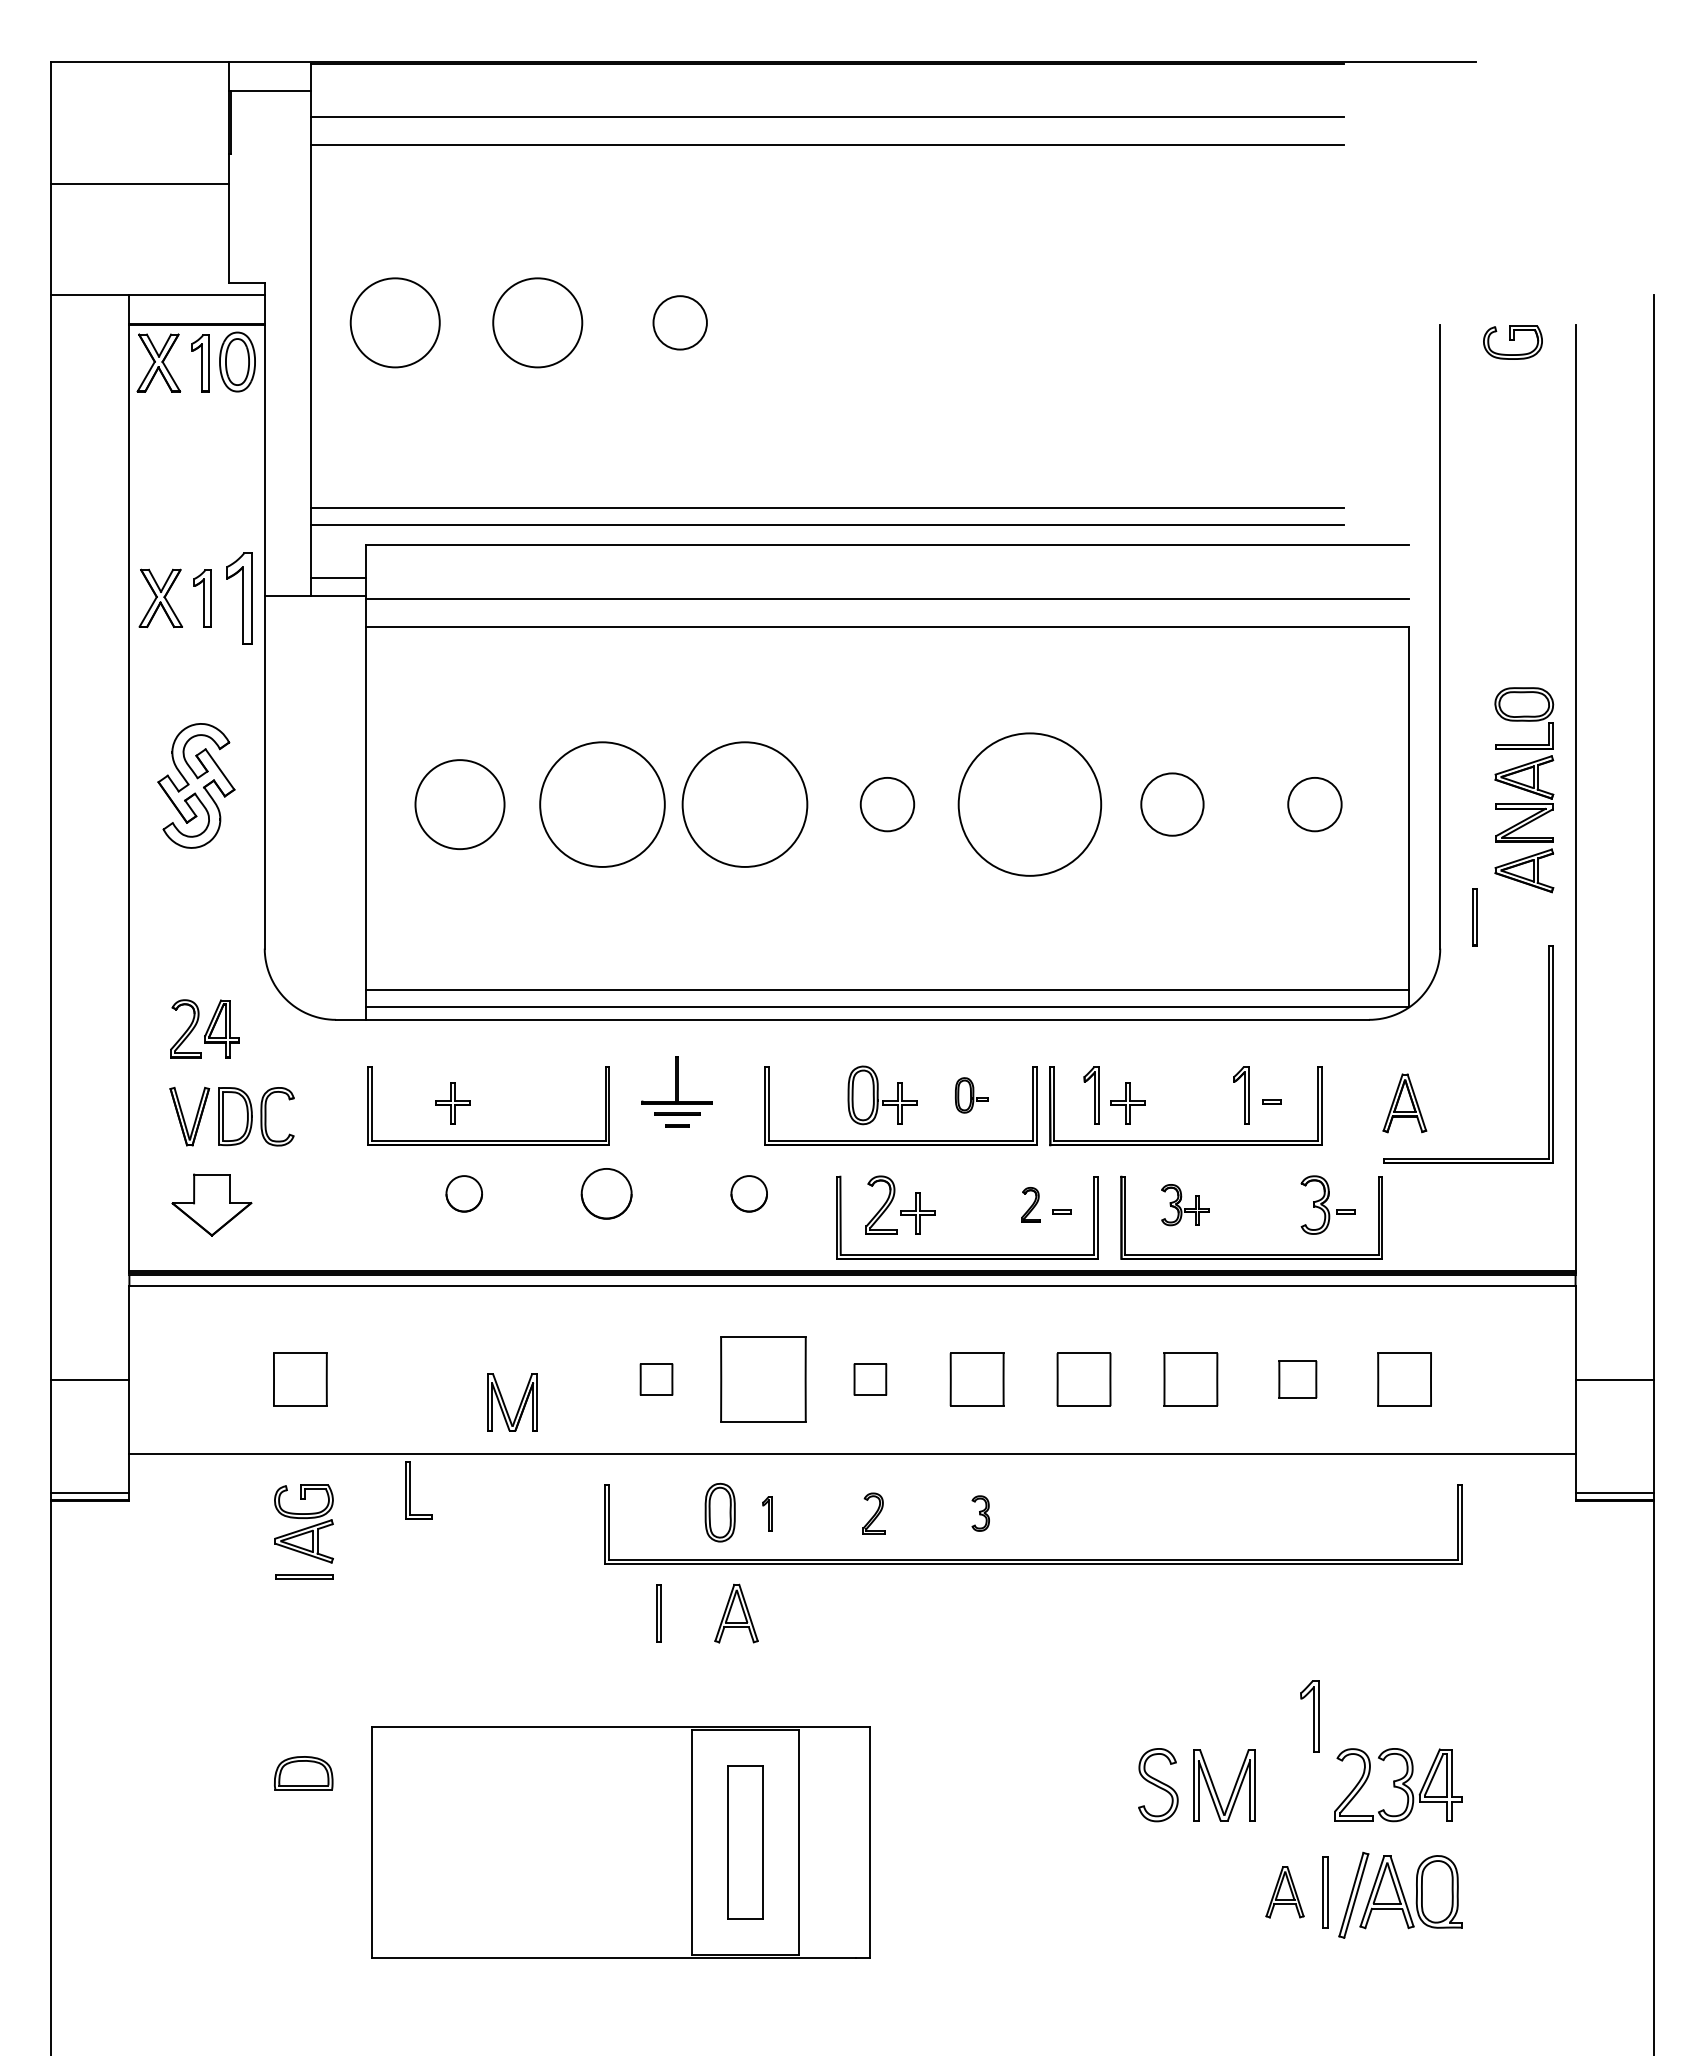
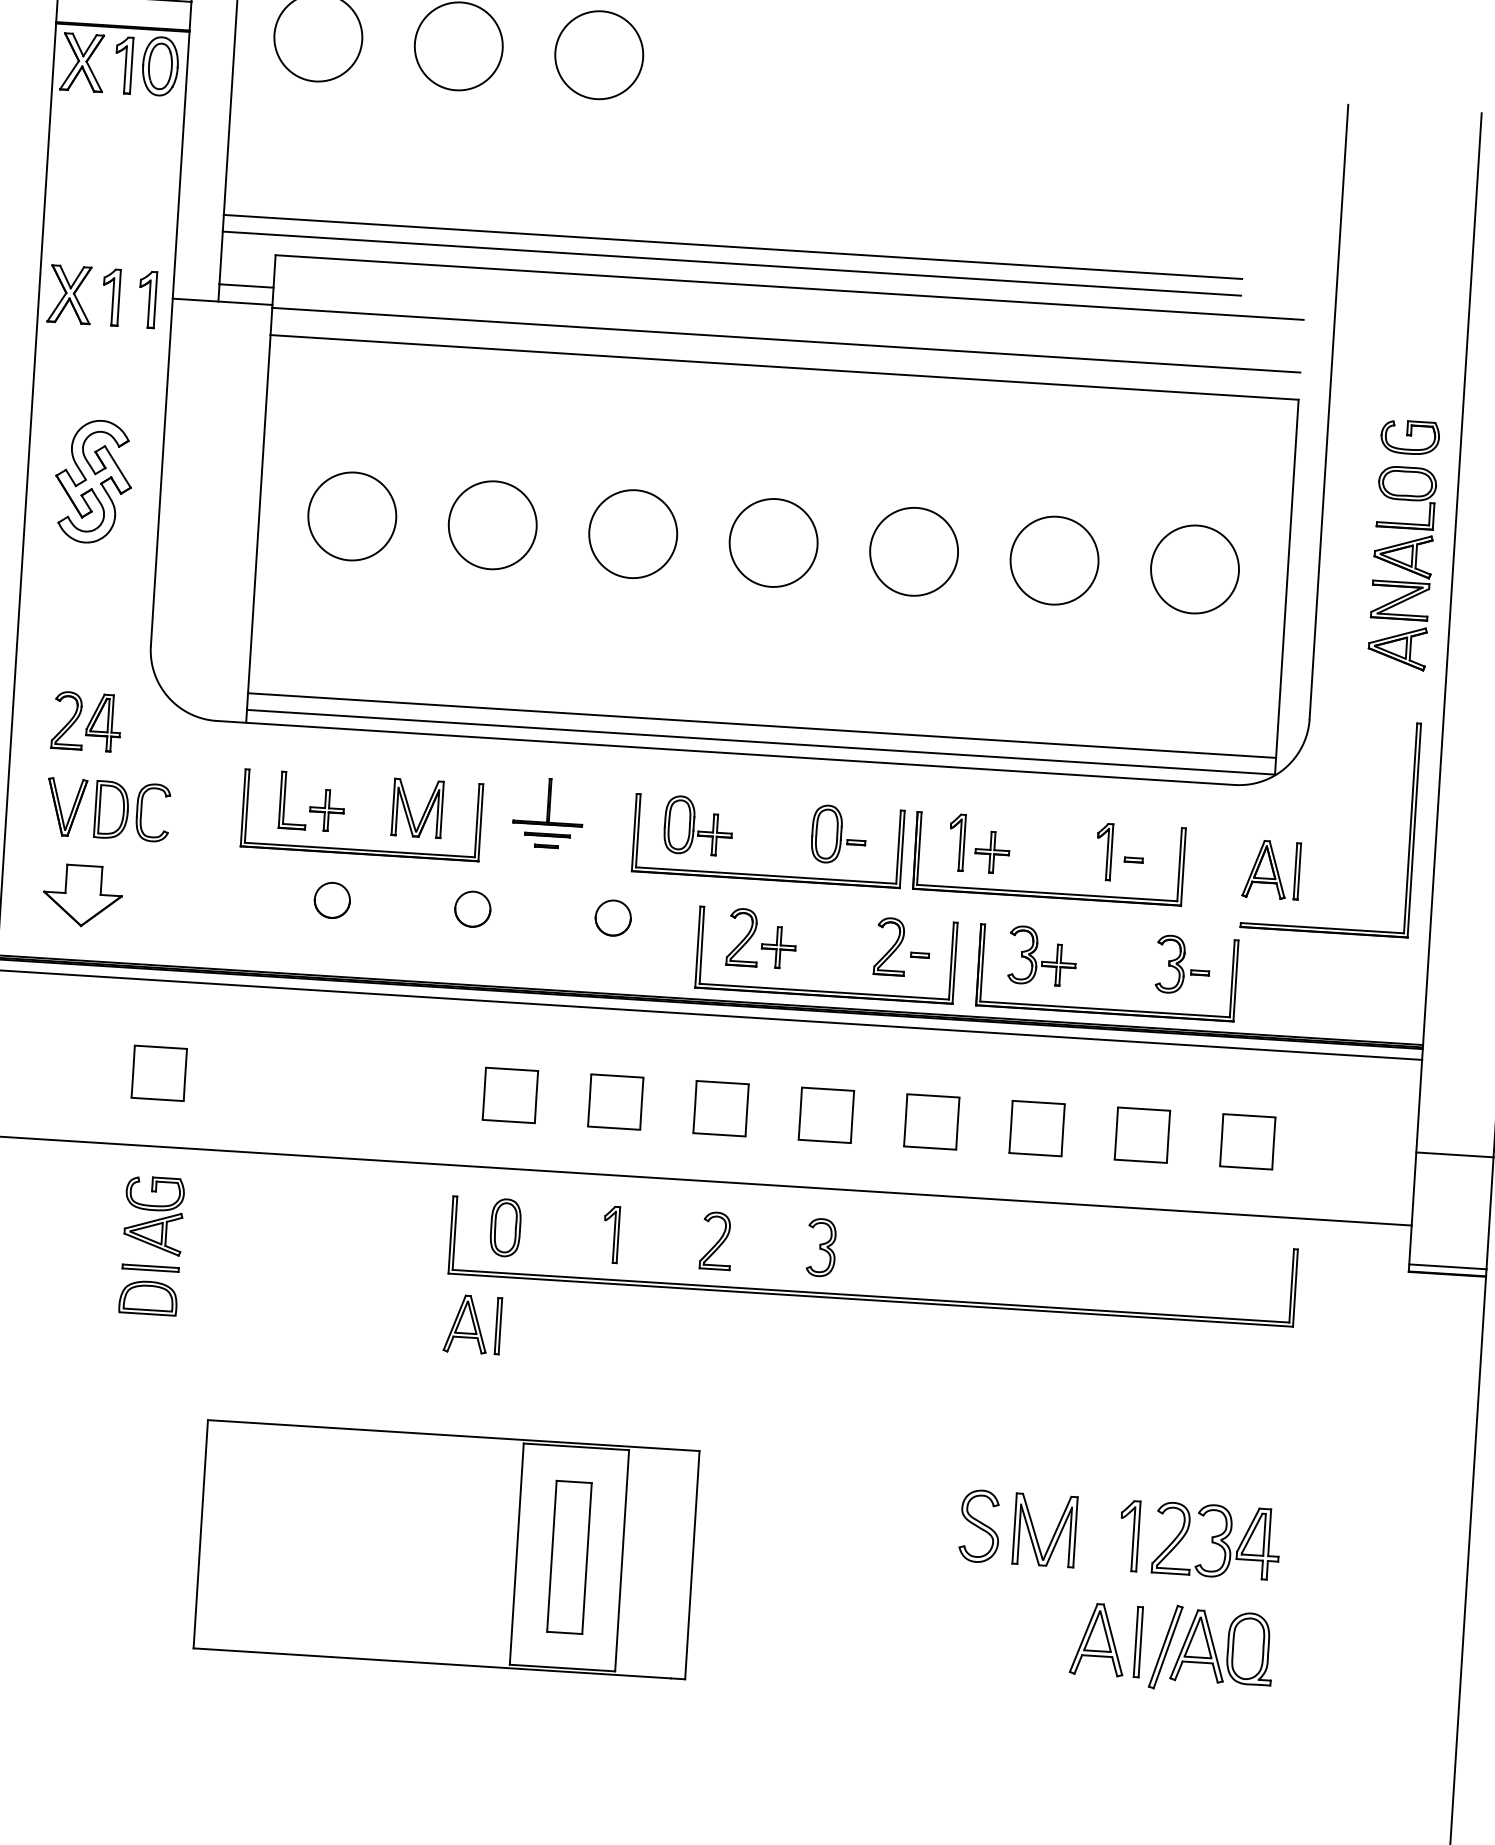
circle: (679, 322) -> (598, 54), size x1.67
part: (1512, 342) -> (1409, 437), moved
part: (238, 598) -> (146, 299), size x0.62
circle: (602, 804) -> (492, 525), size x0.71
circle: (744, 804) -> (632, 533), size x0.71
circle: (887, 804) -> (773, 542), size x1.67
circle: (1029, 804) -> (913, 551), size x0.62
circle: (1172, 804) -> (1054, 560), size x1.43
circle: (1314, 804) -> (1194, 569), size x1.67
part: (1474, 917) -> (1297, 871), moved
part: (882, 1095) -> (698, 826), moved
part: (971, 1095) -> (838, 834), size x1.67
part: (606, 1193) -> (472, 908), size x0.71
part: (1030, 1204) -> (889, 946), size x1.67
part: (1185, 1204) -> (1042, 955), size x1.43
part: (656, 1379) -> (510, 1095), size x1.67
part: (763, 1379) -> (615, 1101), size x0.62
part: (870, 1379) -> (721, 1108), size x1.67
part: (1297, 1379) -> (1142, 1135), size x1.43
part: (505, 1404) -> (410, 809), moved
part: (410, 1490) -> (285, 800), moved
part: (719, 1512) -> (504, 1227), moved
part: (767, 1513) -> (611, 1234), size x1.67
part: (873, 1513) -> (715, 1240), size x1.43
part: (980, 1513) -> (821, 1247), size x1.67
part: (736, 1613) -> (466, 1324), moved
part: (1309, 1716) -> (1128, 1536), moved
part: (303, 1773) -> (148, 1298), moved
part: (1284, 1892) -> (1097, 1639), size x1.43

